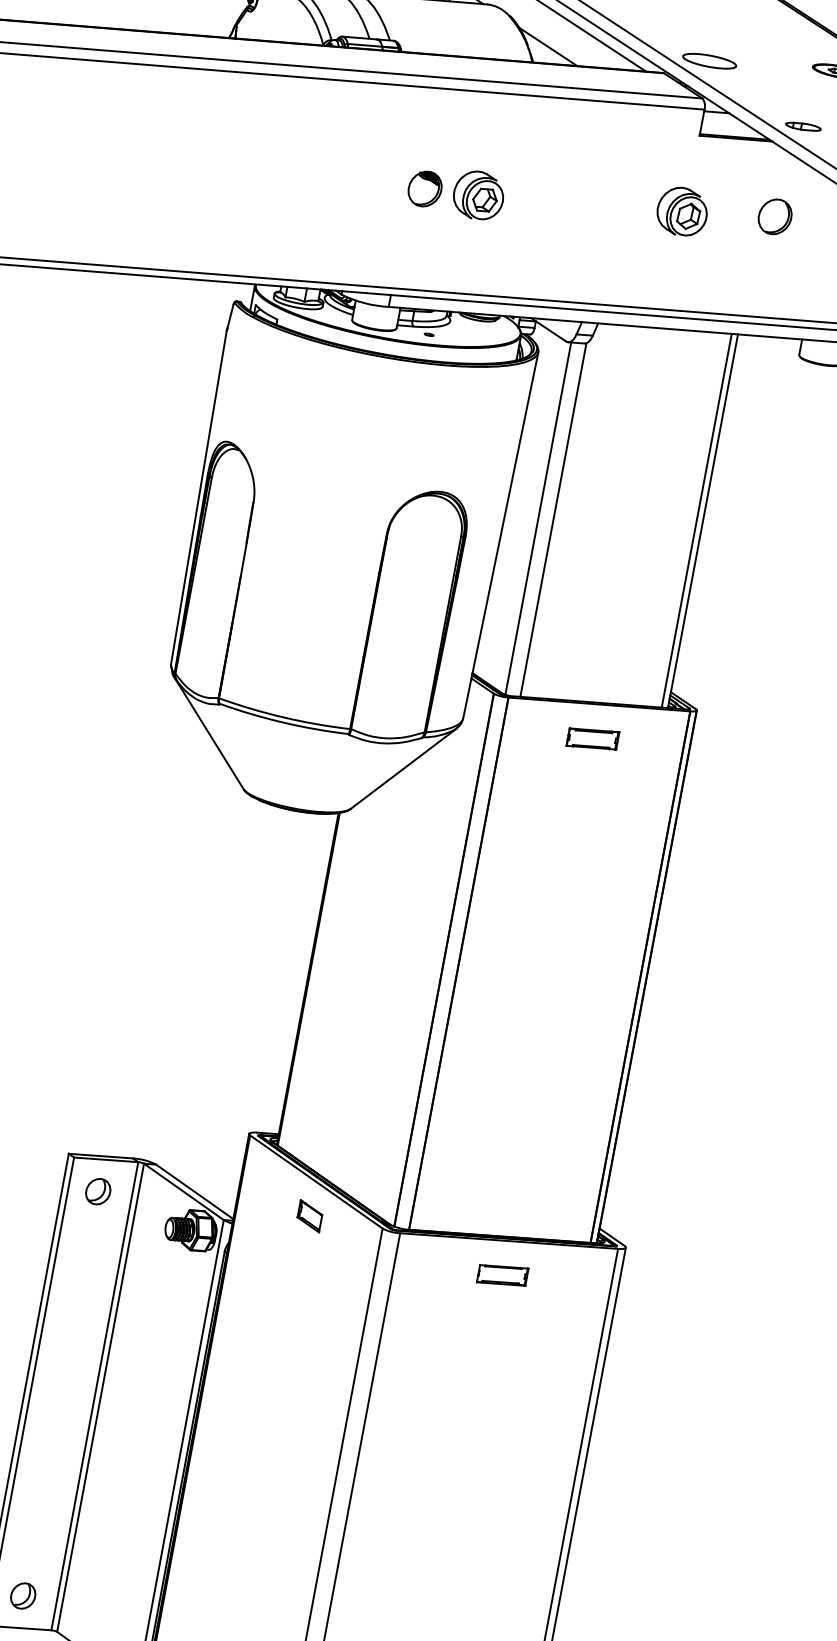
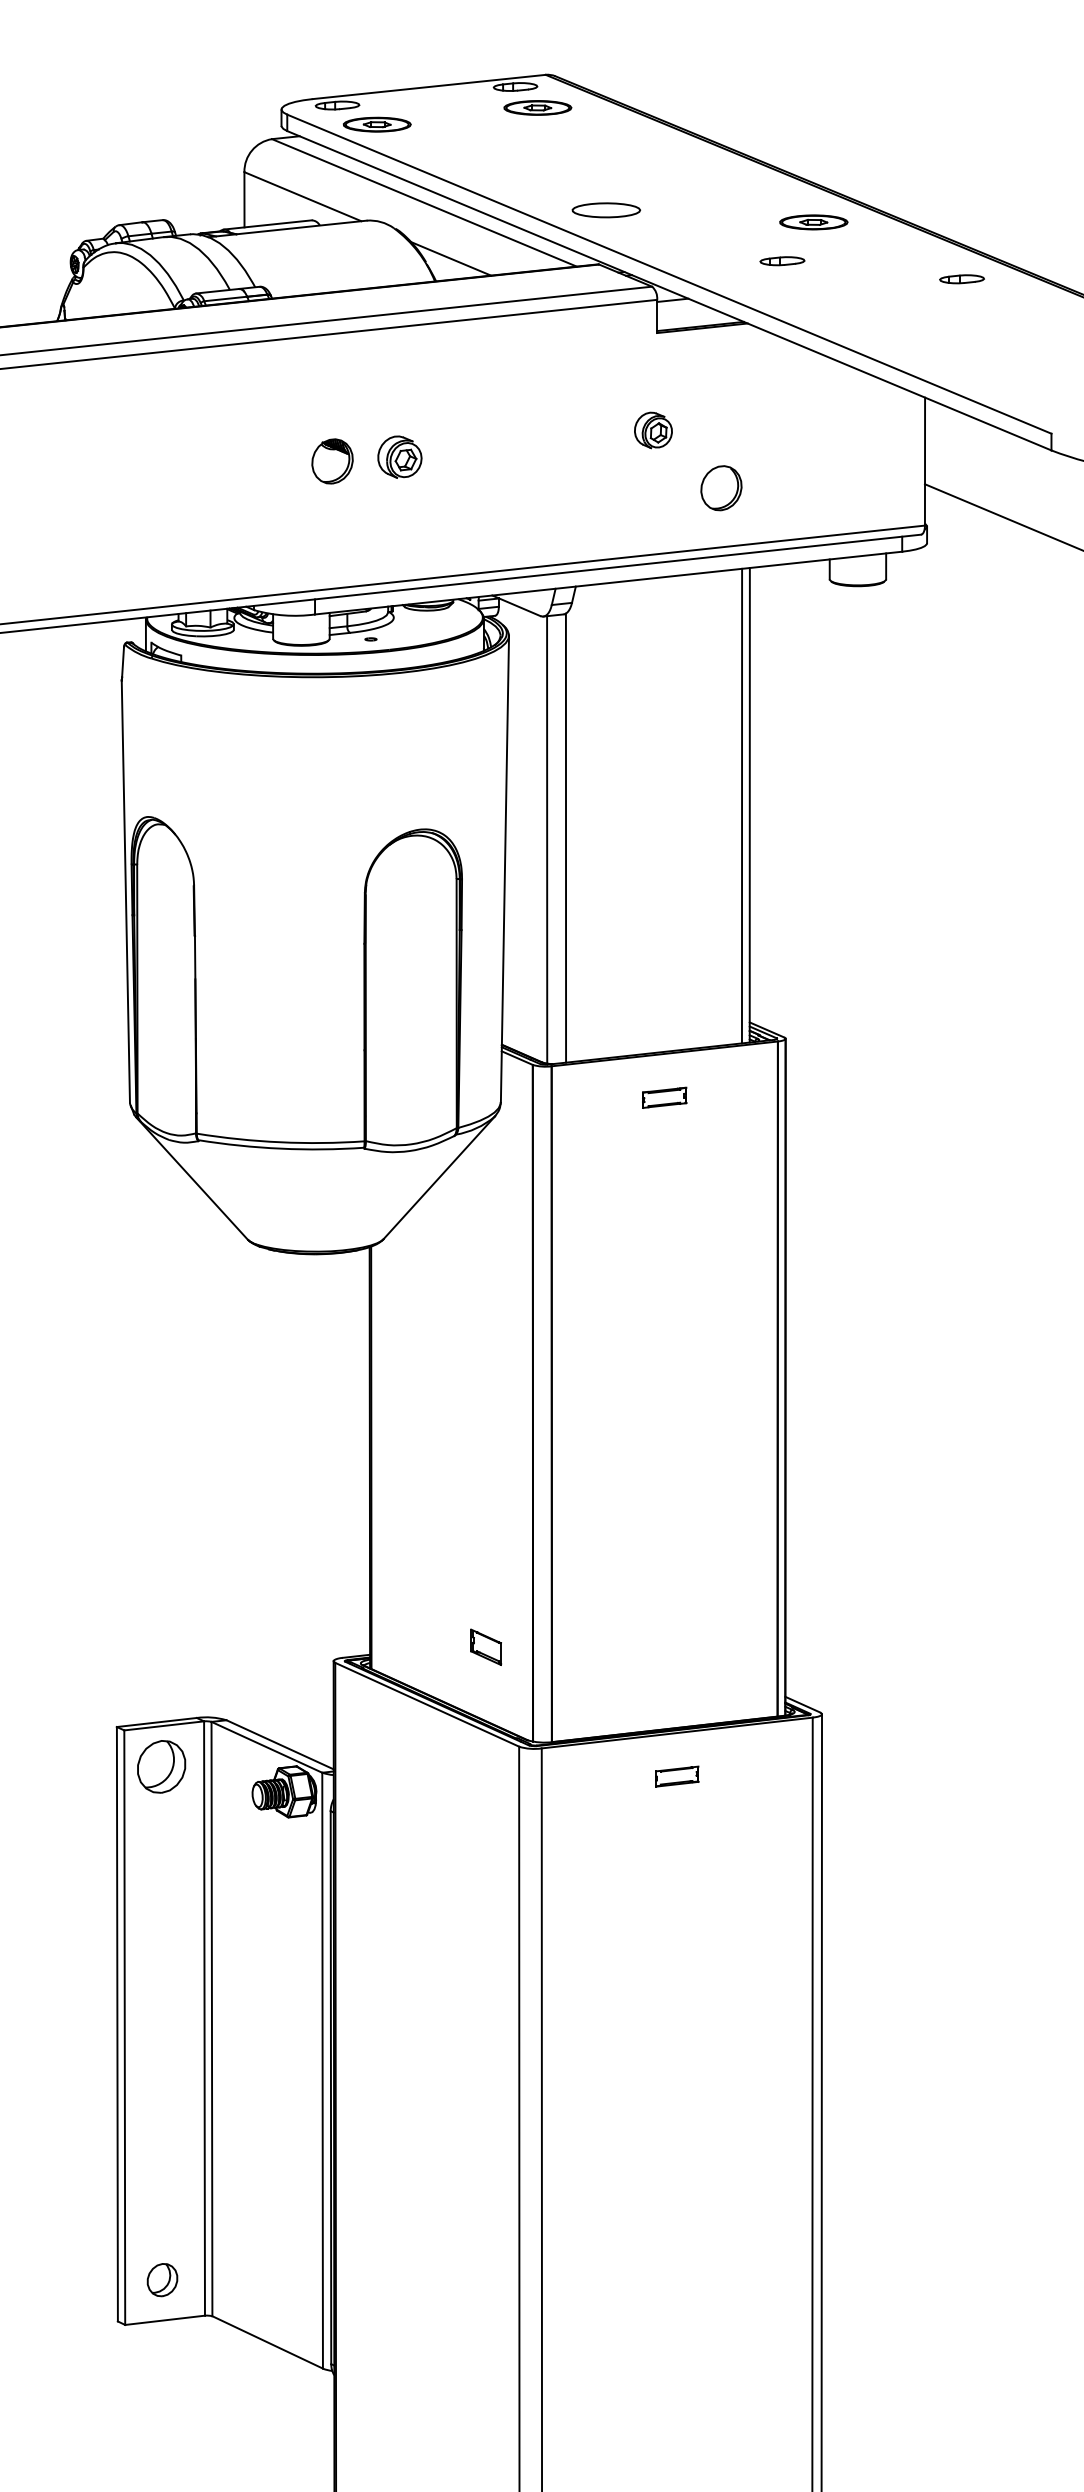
part: (709, 61) -> (606, 210), moved
part: (803, 127) -> (782, 261), moved
part: (478, 194) -> (399, 456), size x0.7
part: (682, 211) -> (653, 430), size x0.6
part: (775, 217) -> (721, 488), moved
part: (592, 738) -> (664, 1097), size x0.7
part: (98, 1191) -> (161, 1766), size x1.6
part: (309, 1215) -> (485, 1646), moved
part: (502, 1275) -> (677, 1776), size x0.7

